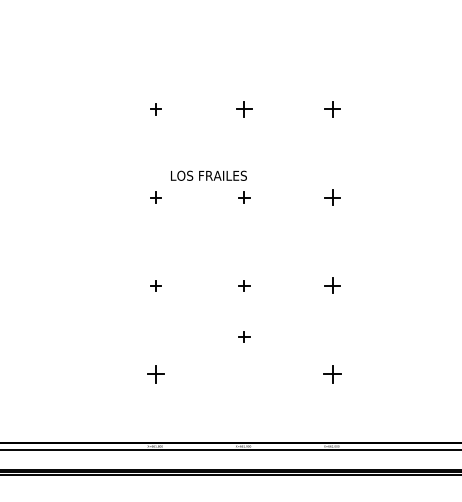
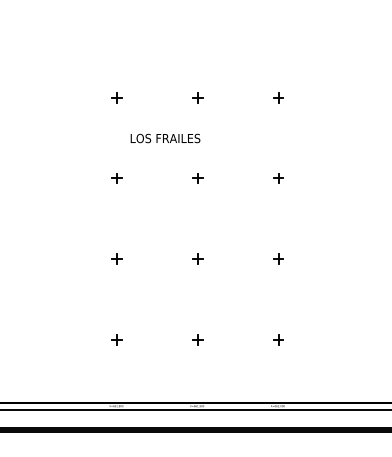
part: (244, 109) -> (198, 97), size x0.71
part: (332, 109) -> (278, 97), size x0.71
text: (208, 175) -> (165, 138), moved
part: (332, 197) -> (278, 178), size x0.71
part: (332, 285) -> (278, 258), size x0.71
part: (244, 336) -> (198, 339), moved
part: (155, 373) -> (116, 339), size x0.62
part: (332, 373) -> (278, 339), size x0.62

